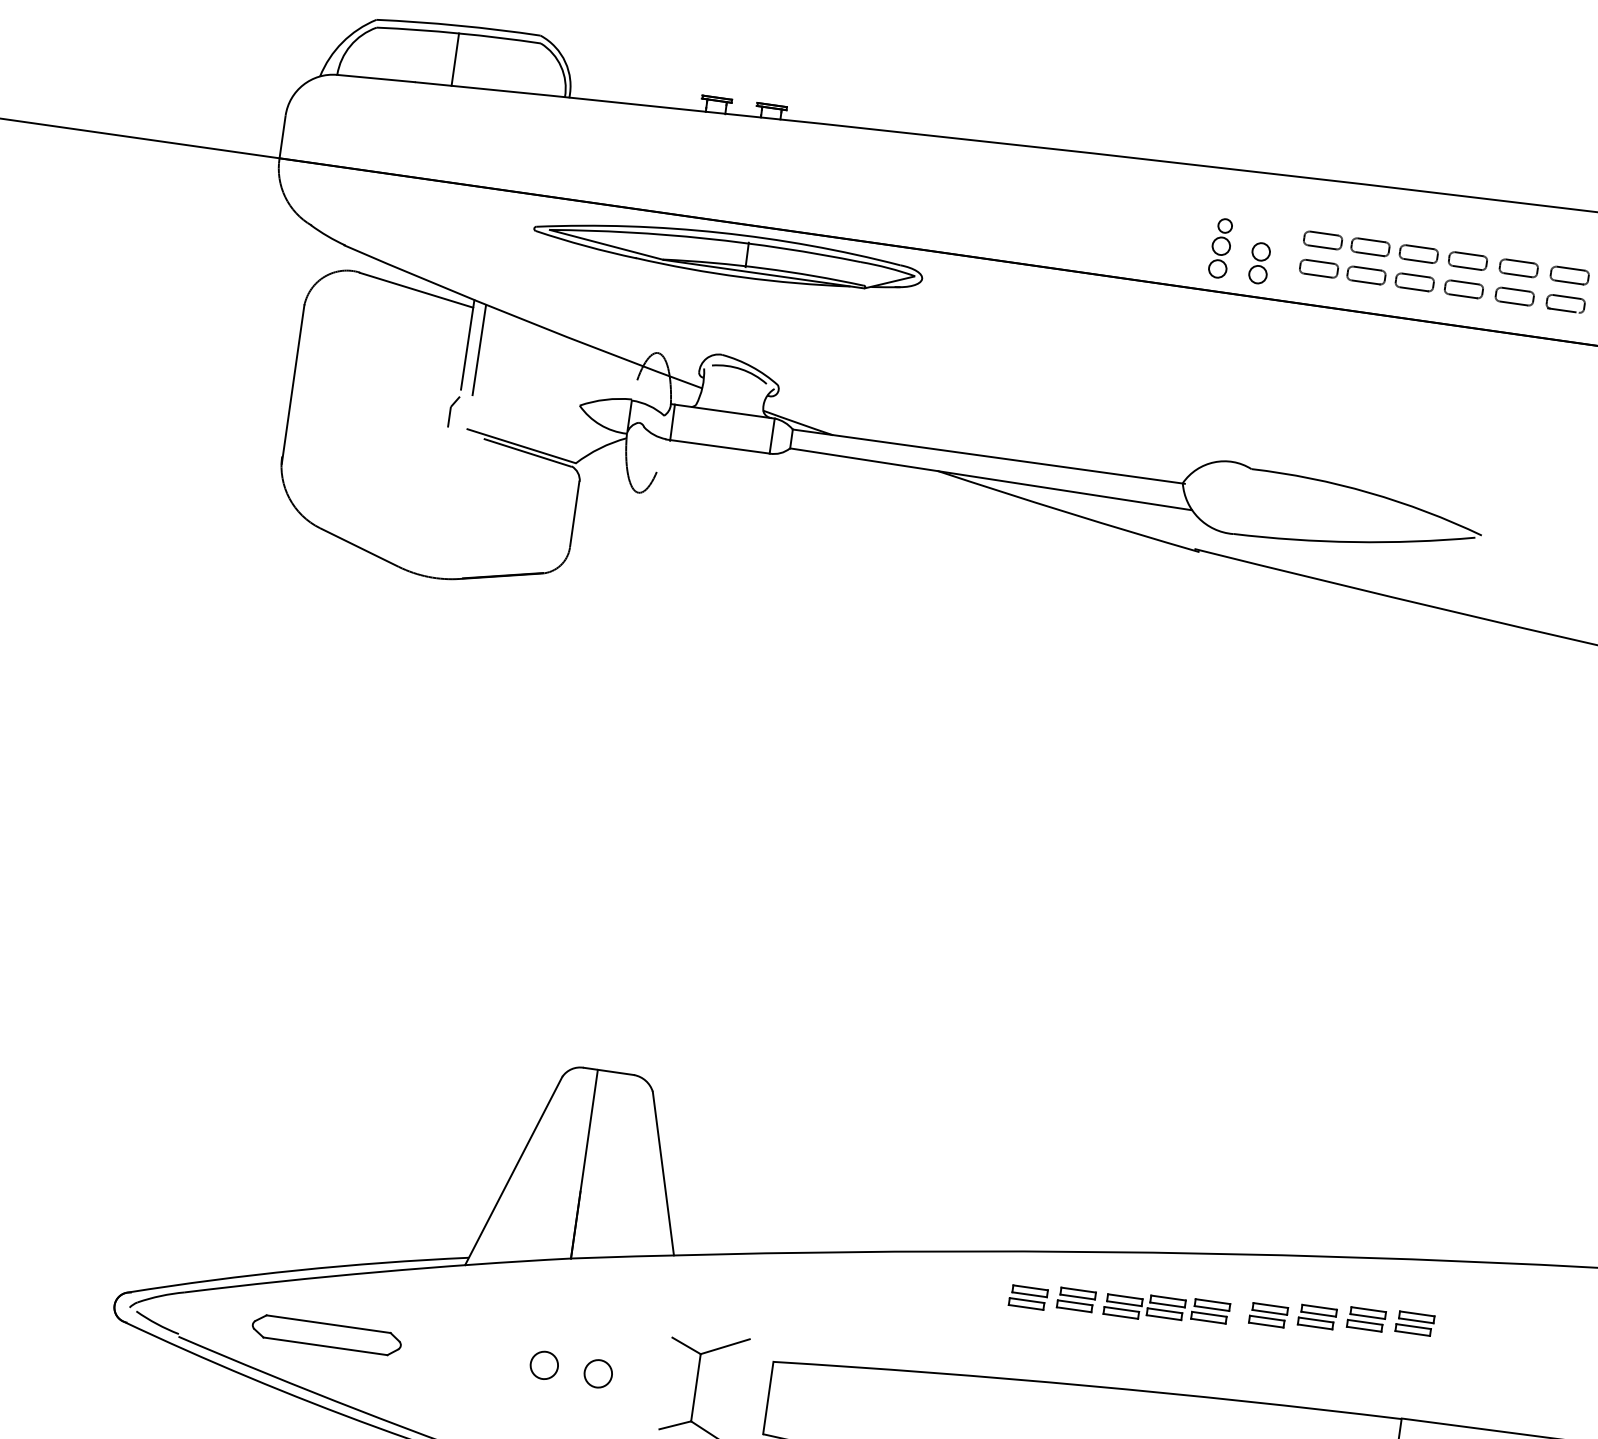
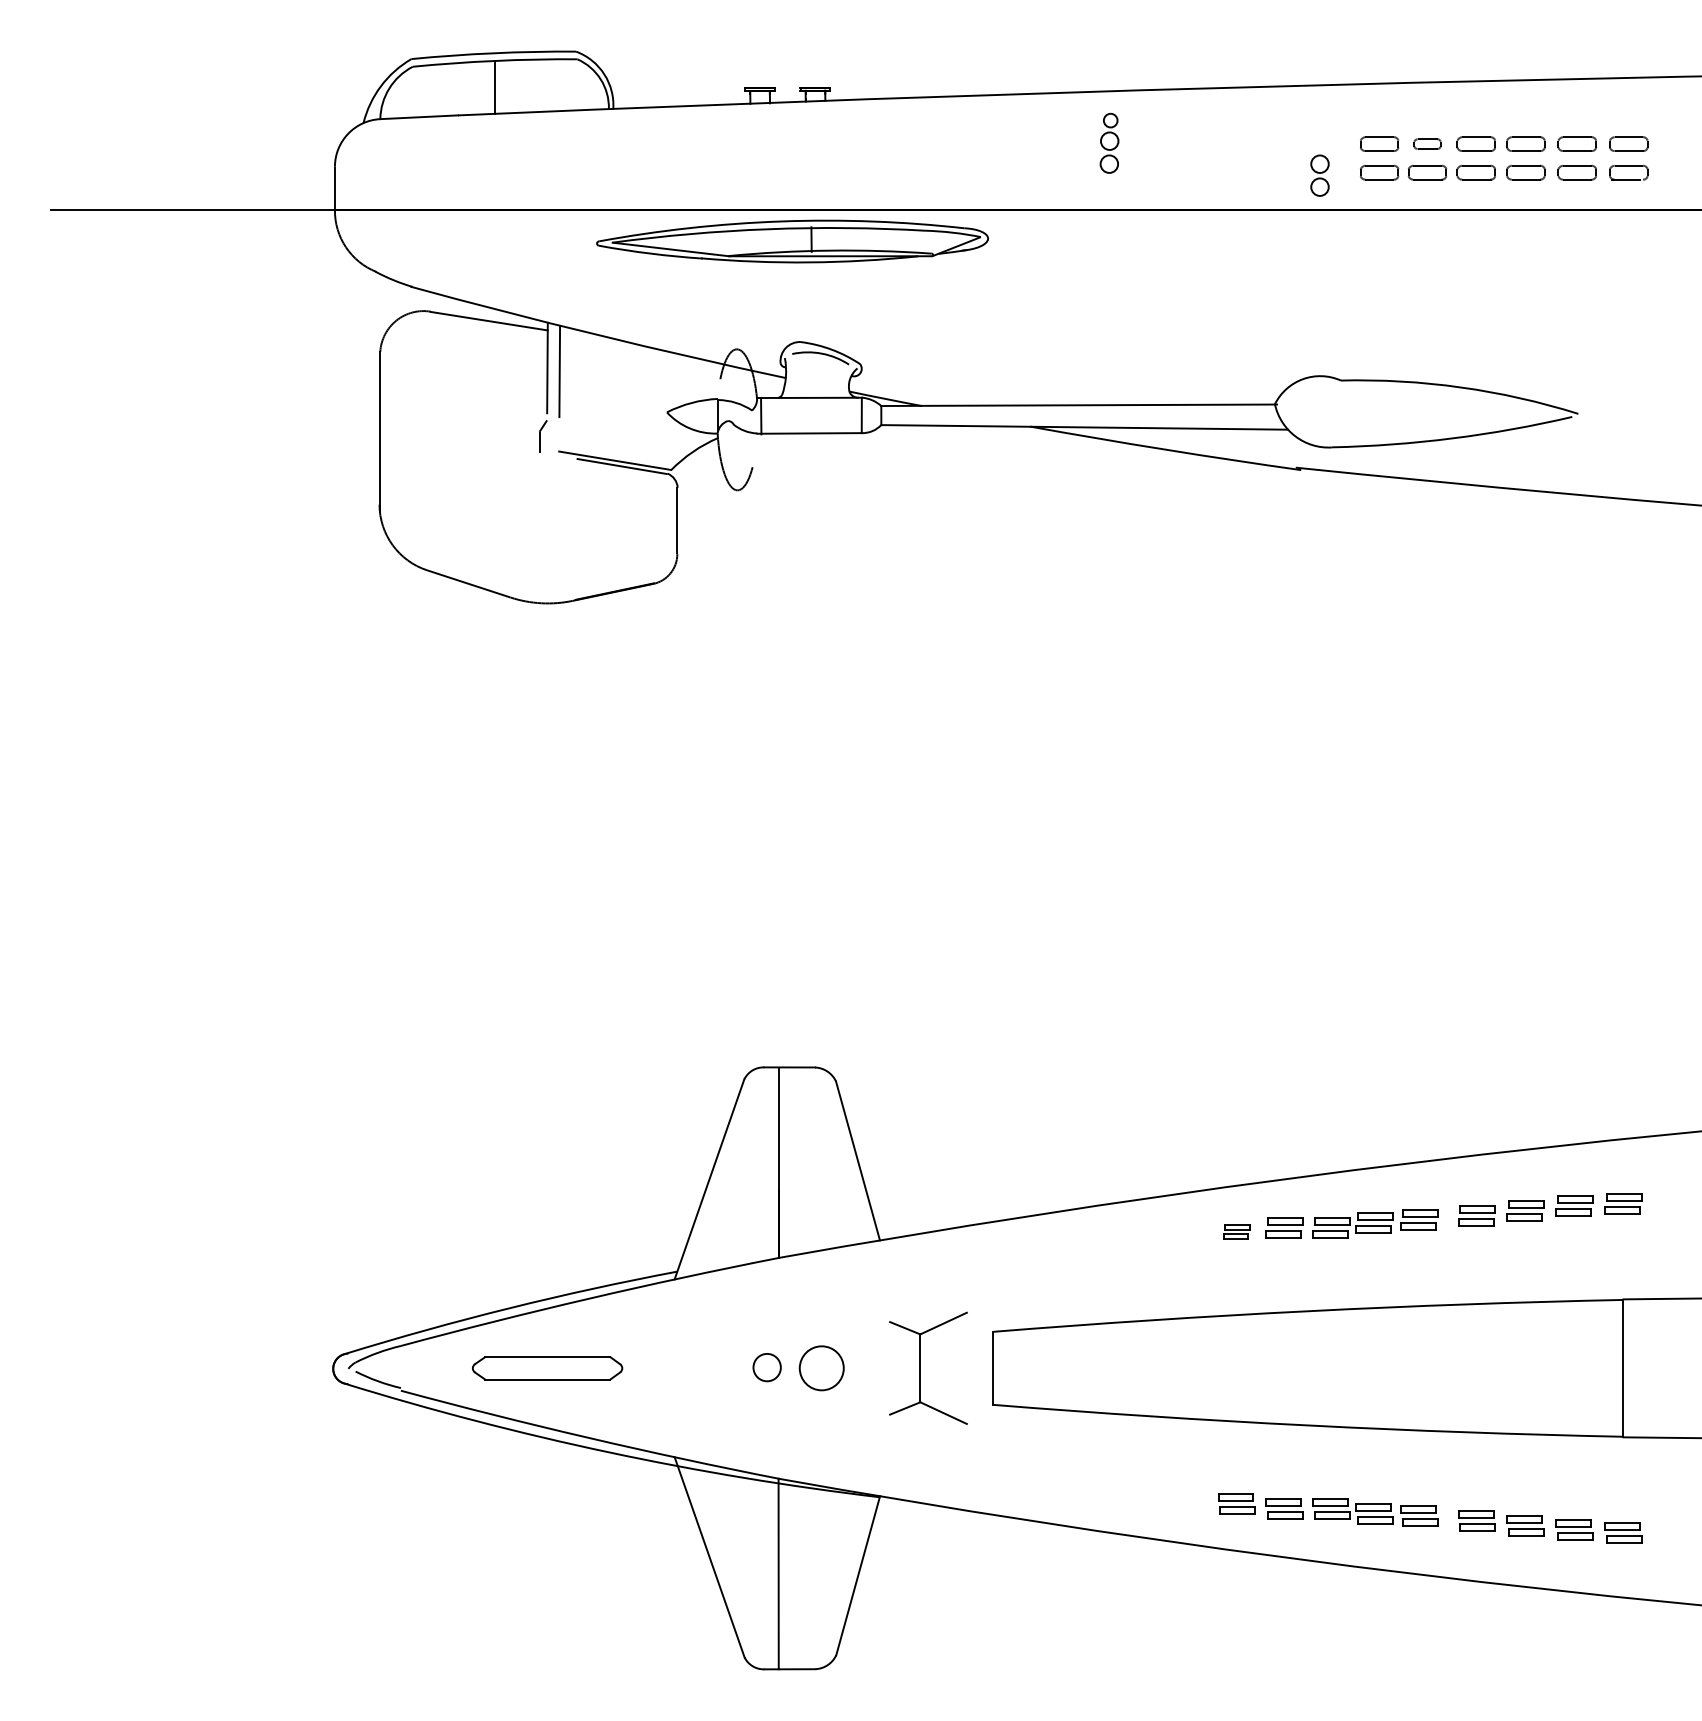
part: (1370, 246) -> (1427, 143), size x0.7
part: (1220, 247) -> (1109, 142), moved
part: (1028, 1296) -> (1236, 1231), size x0.7
circle: (598, 1373) -> (821, 1368), size x1.6

